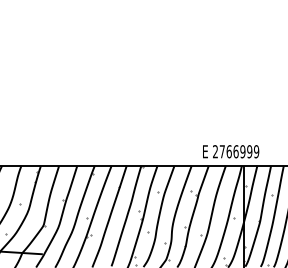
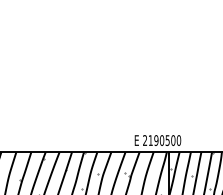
text: (239, 151) -> (164, 140), 2766999 -> 2190500

